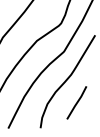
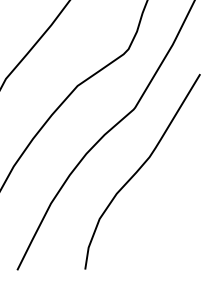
line: (76, 102) -> (160, 215), removed

